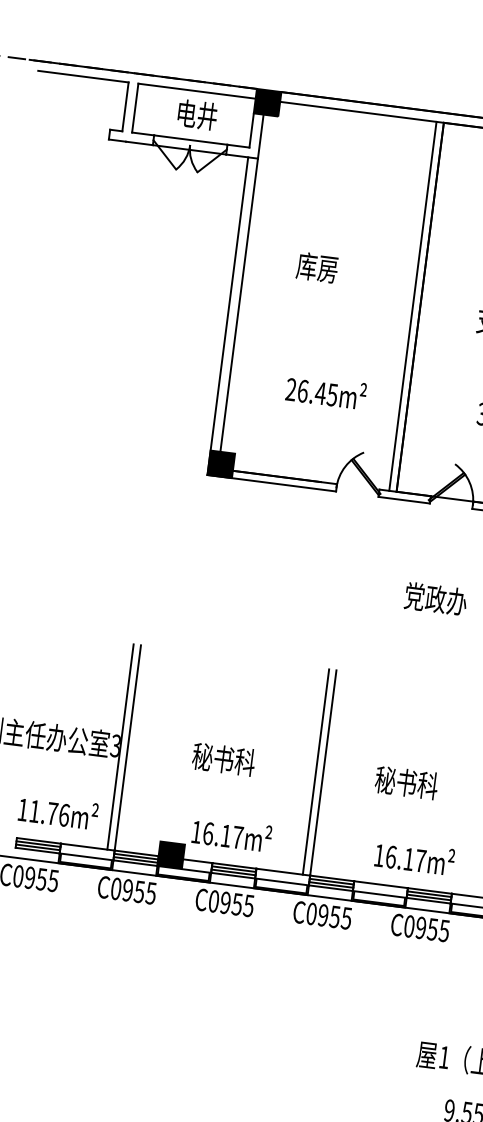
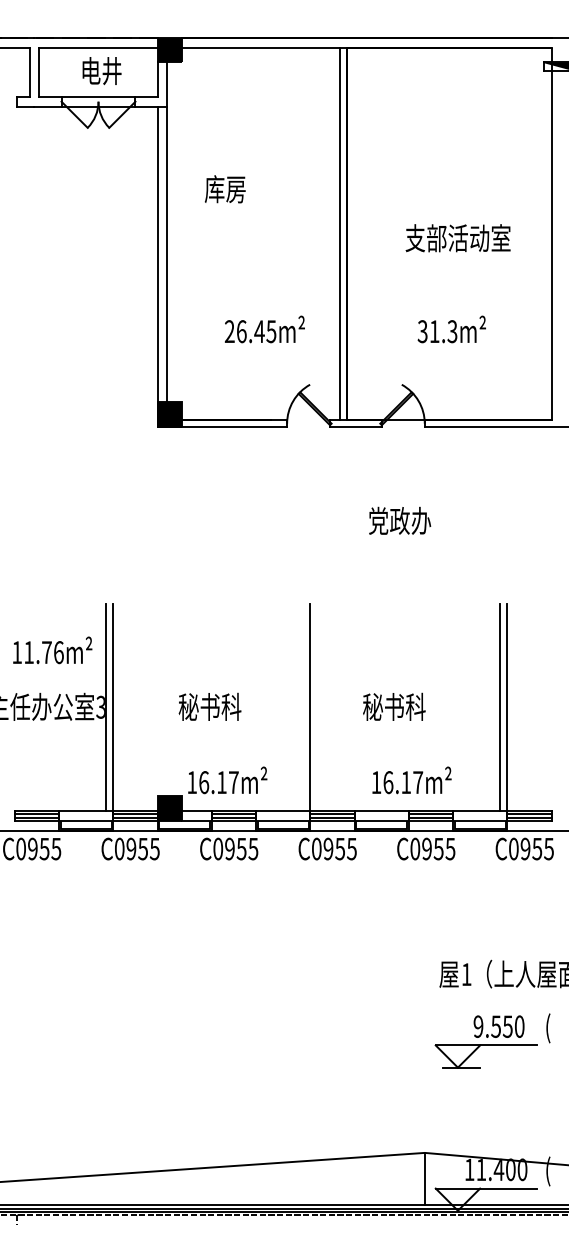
text: (316, 267) -> (224, 189), moved
line: (315, 771) -> (302, 707), removed
text: (58, 812) -> (52, 650), moved

